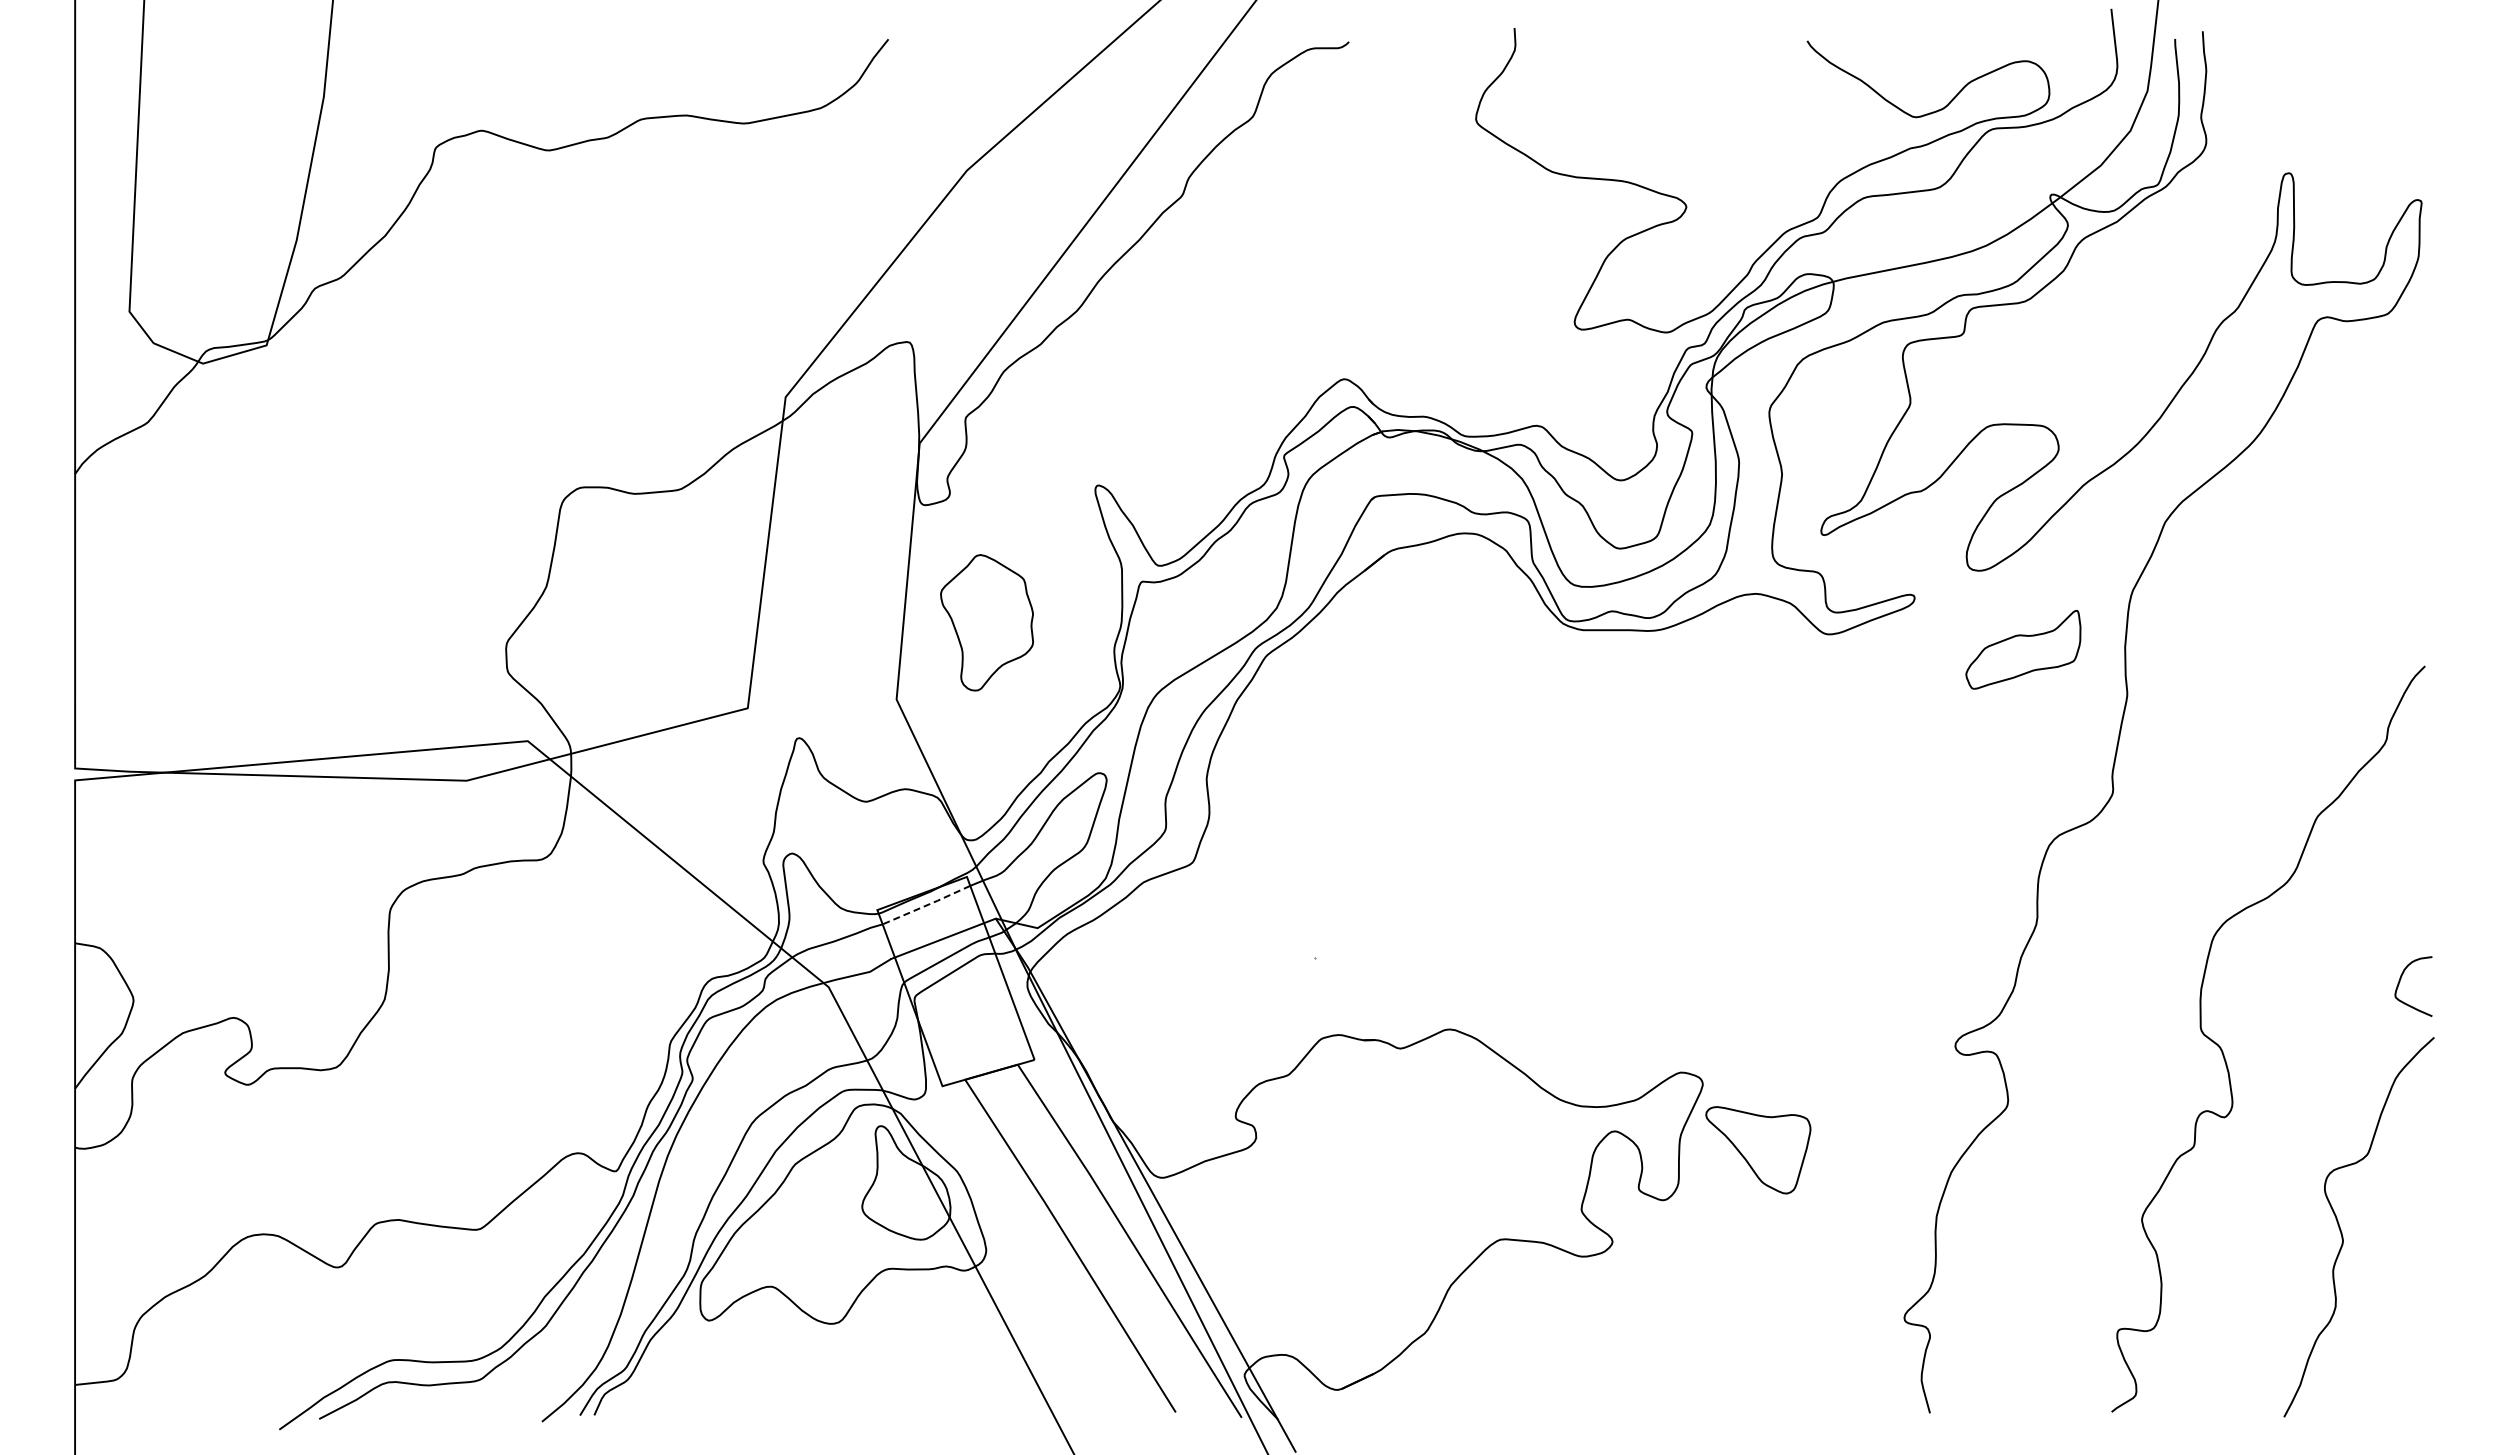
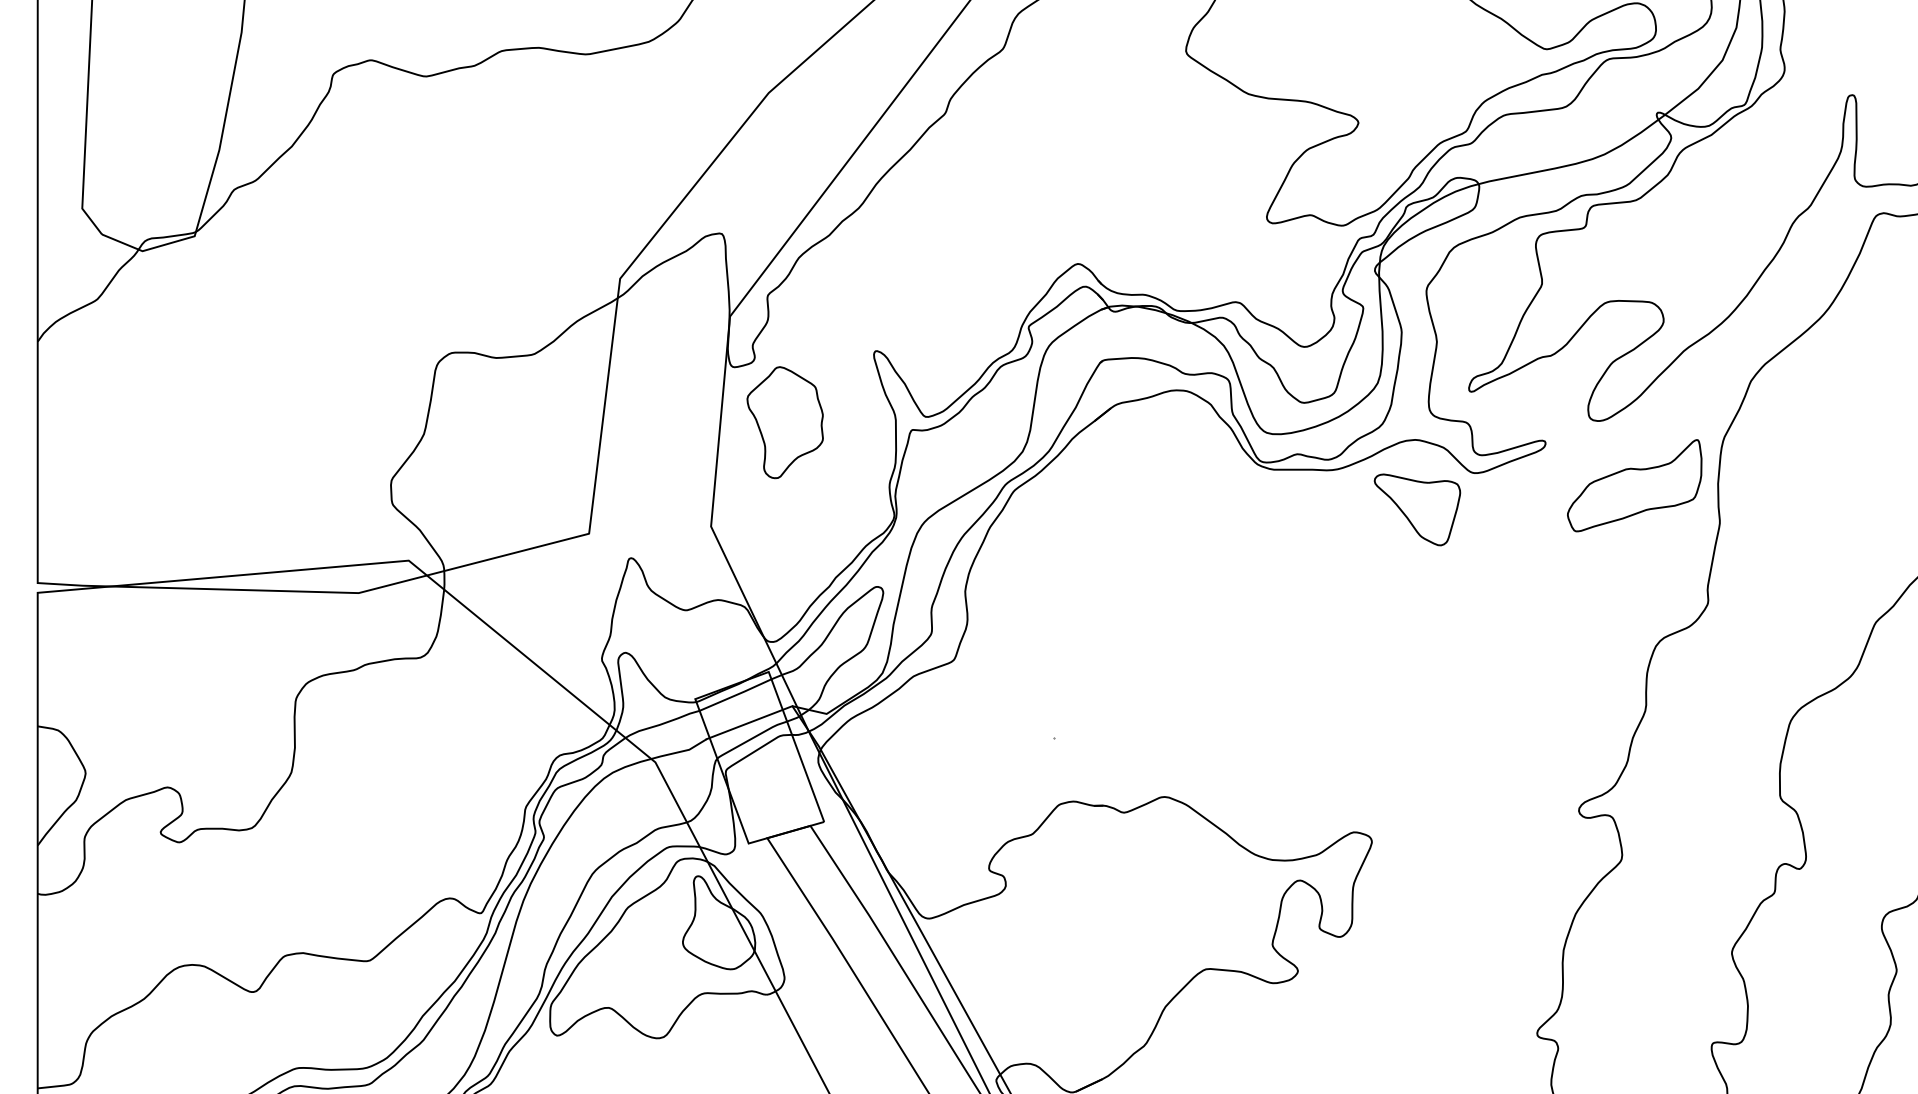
part: (986, 622) -> (784, 422), moved
part: (2023, 649) -> (1634, 485), size x1.43
line: (926, 905) -> (735, 695), dashed -> solid
part: (1758, 1150) -> (1417, 510), moved

